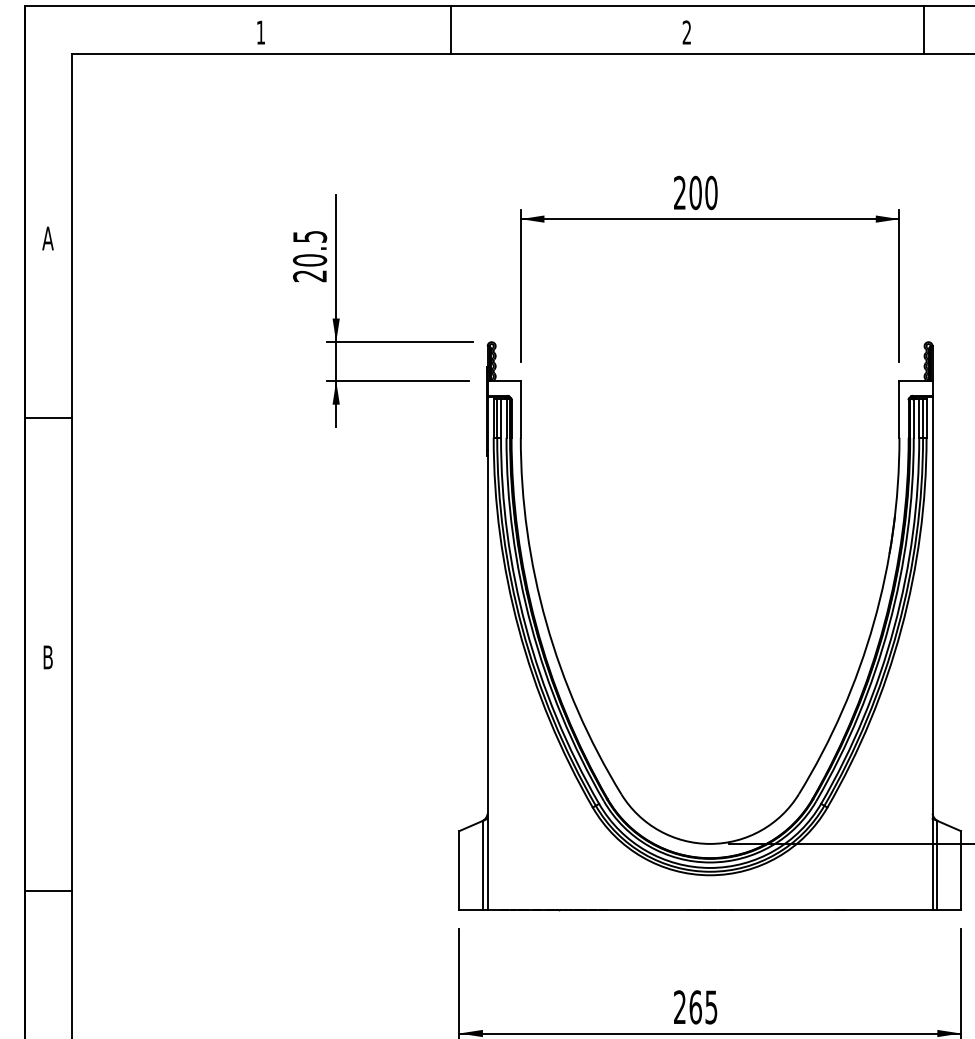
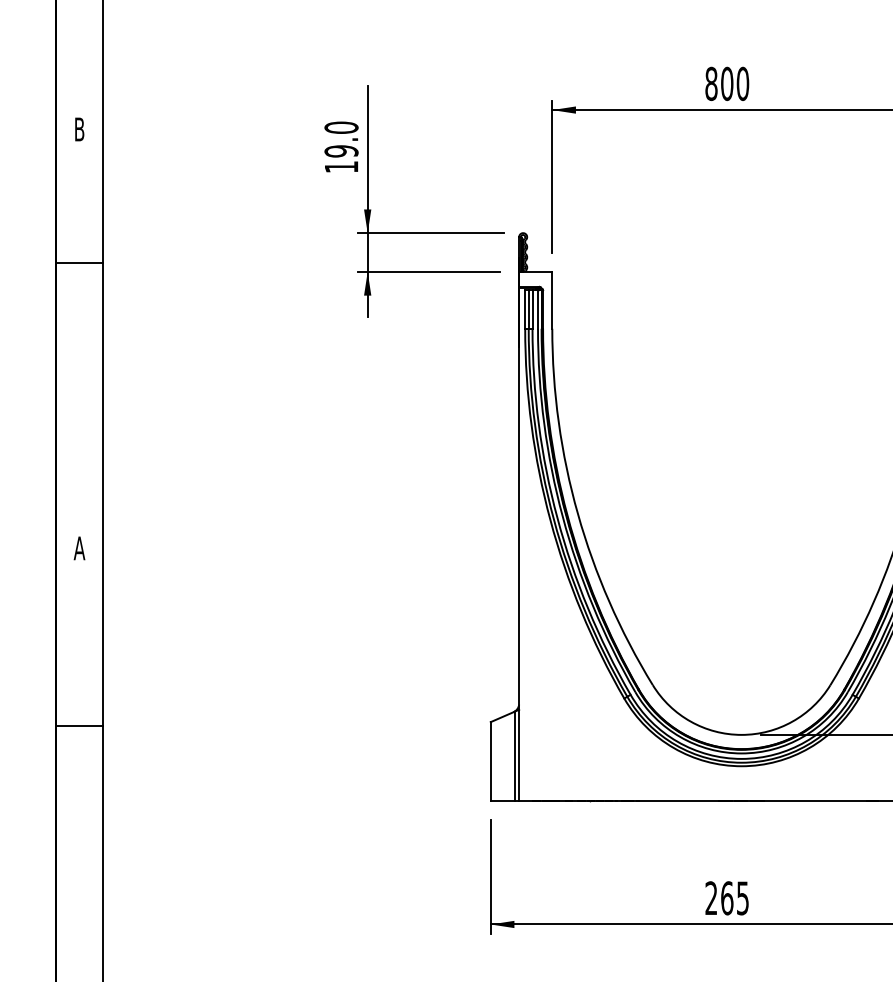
text: (679, 192) -> (711, 83), 200 -> 800
text: (47, 238) -> (79, 129), A -> B
text: (310, 256) -> (342, 147), 20.5 -> 19.0
line: (47, 418) -> (79, 263), moved
text: (47, 657) -> (79, 548), B -> A
line: (47, 891) -> (79, 726), moved

